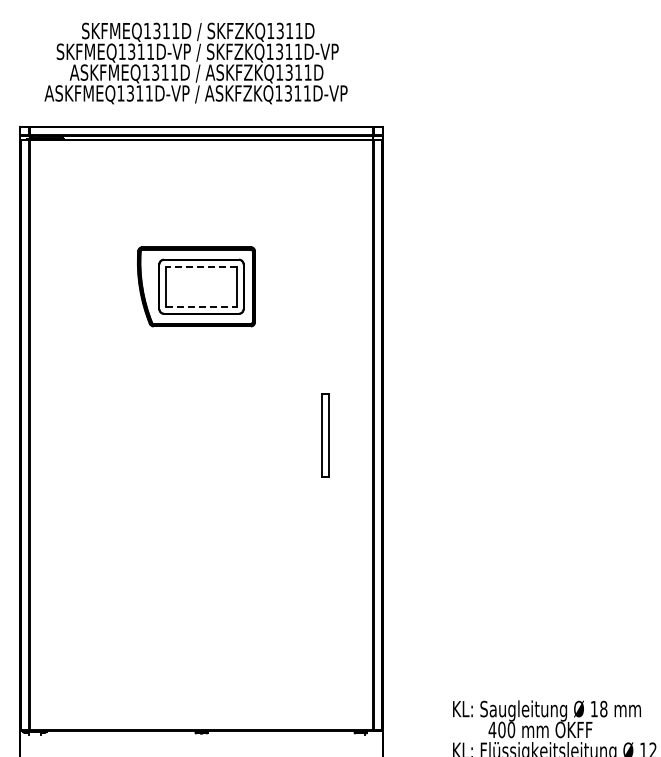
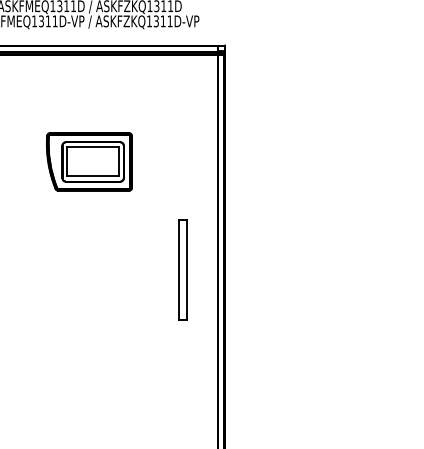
line: (201, 266) -> (93, 147), dashed -> solid
line: (201, 306) -> (93, 176), dashed -> solid
part: (324, 434) -> (182, 269), size x1.67

